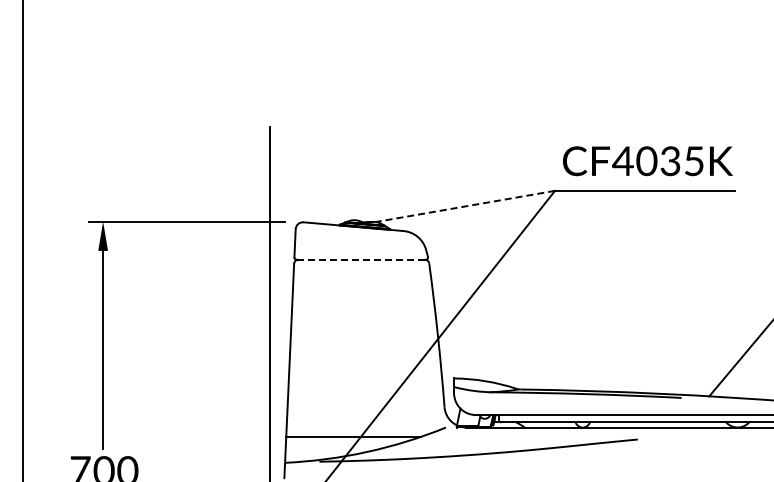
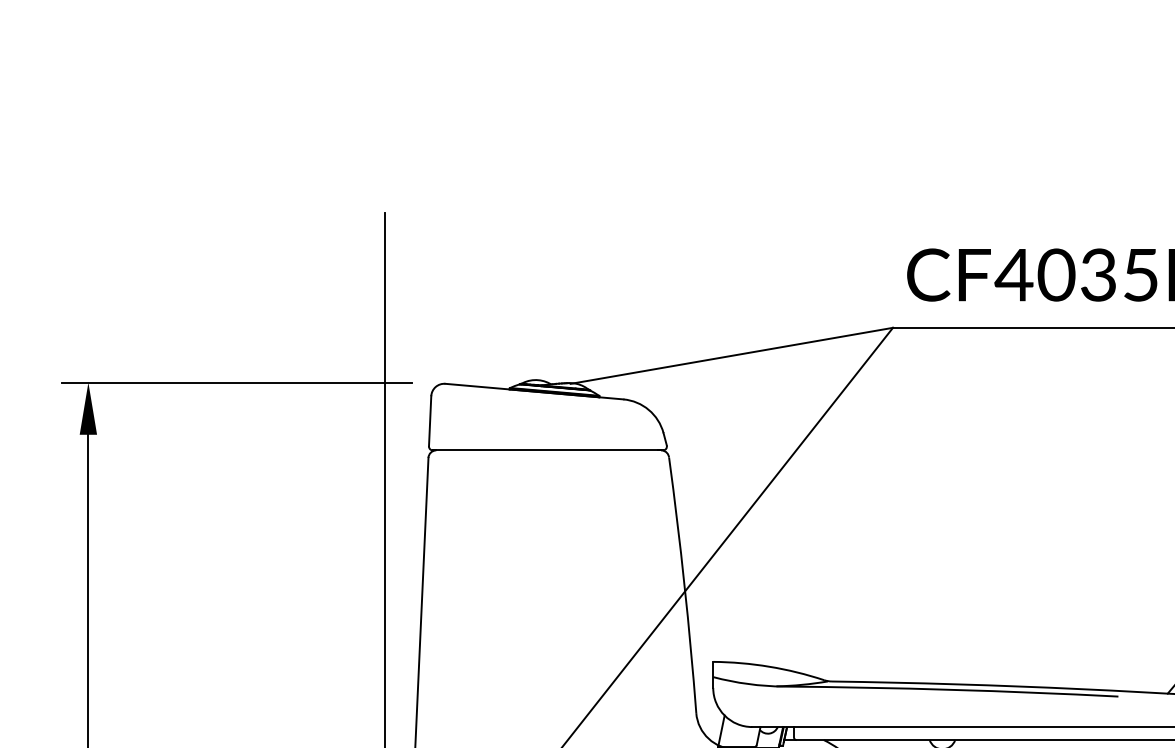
line: (464, 206) -> (731, 355), dashed -> solid
line: (361, 259) -> (548, 450), dashed -> solid

